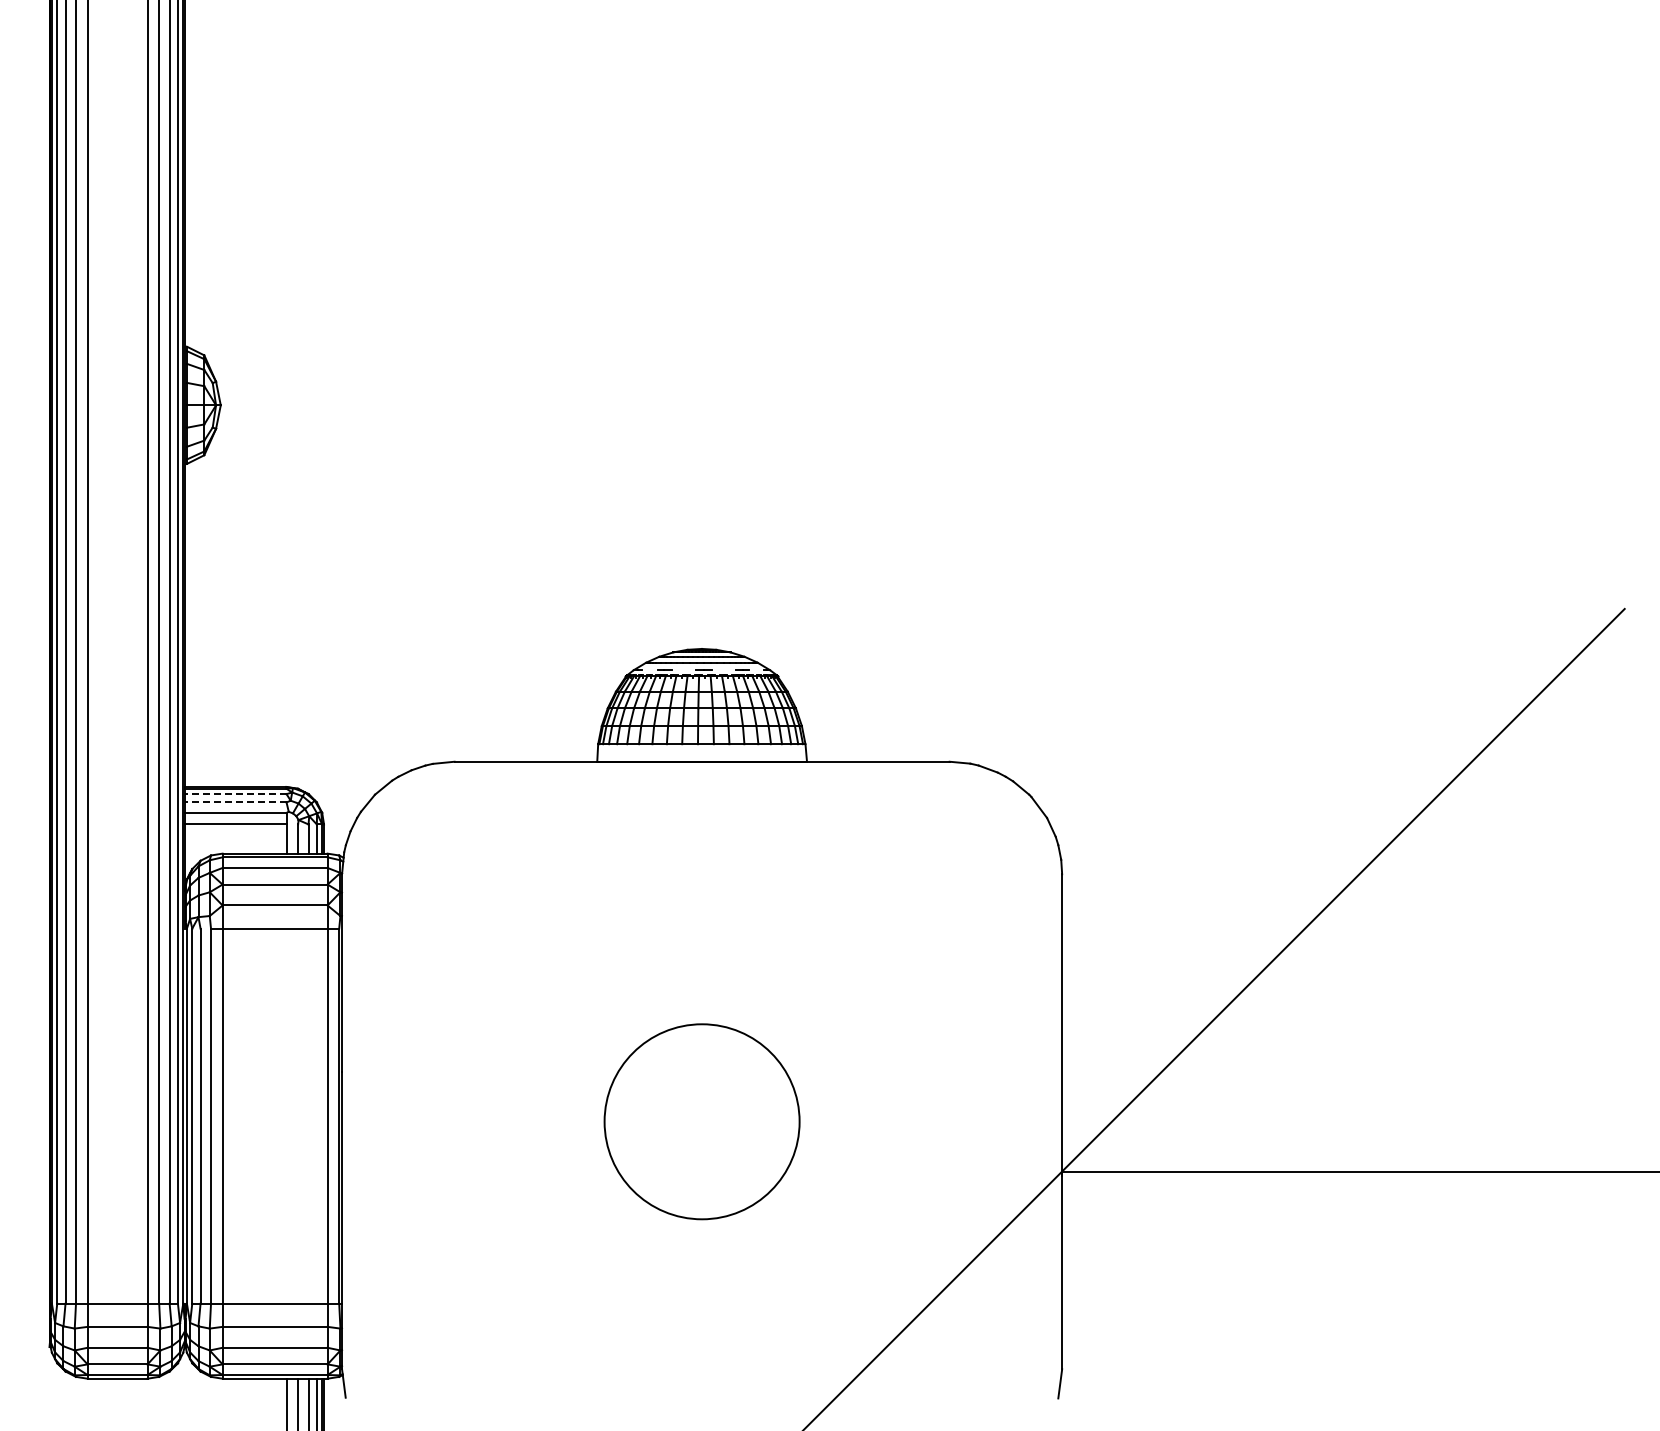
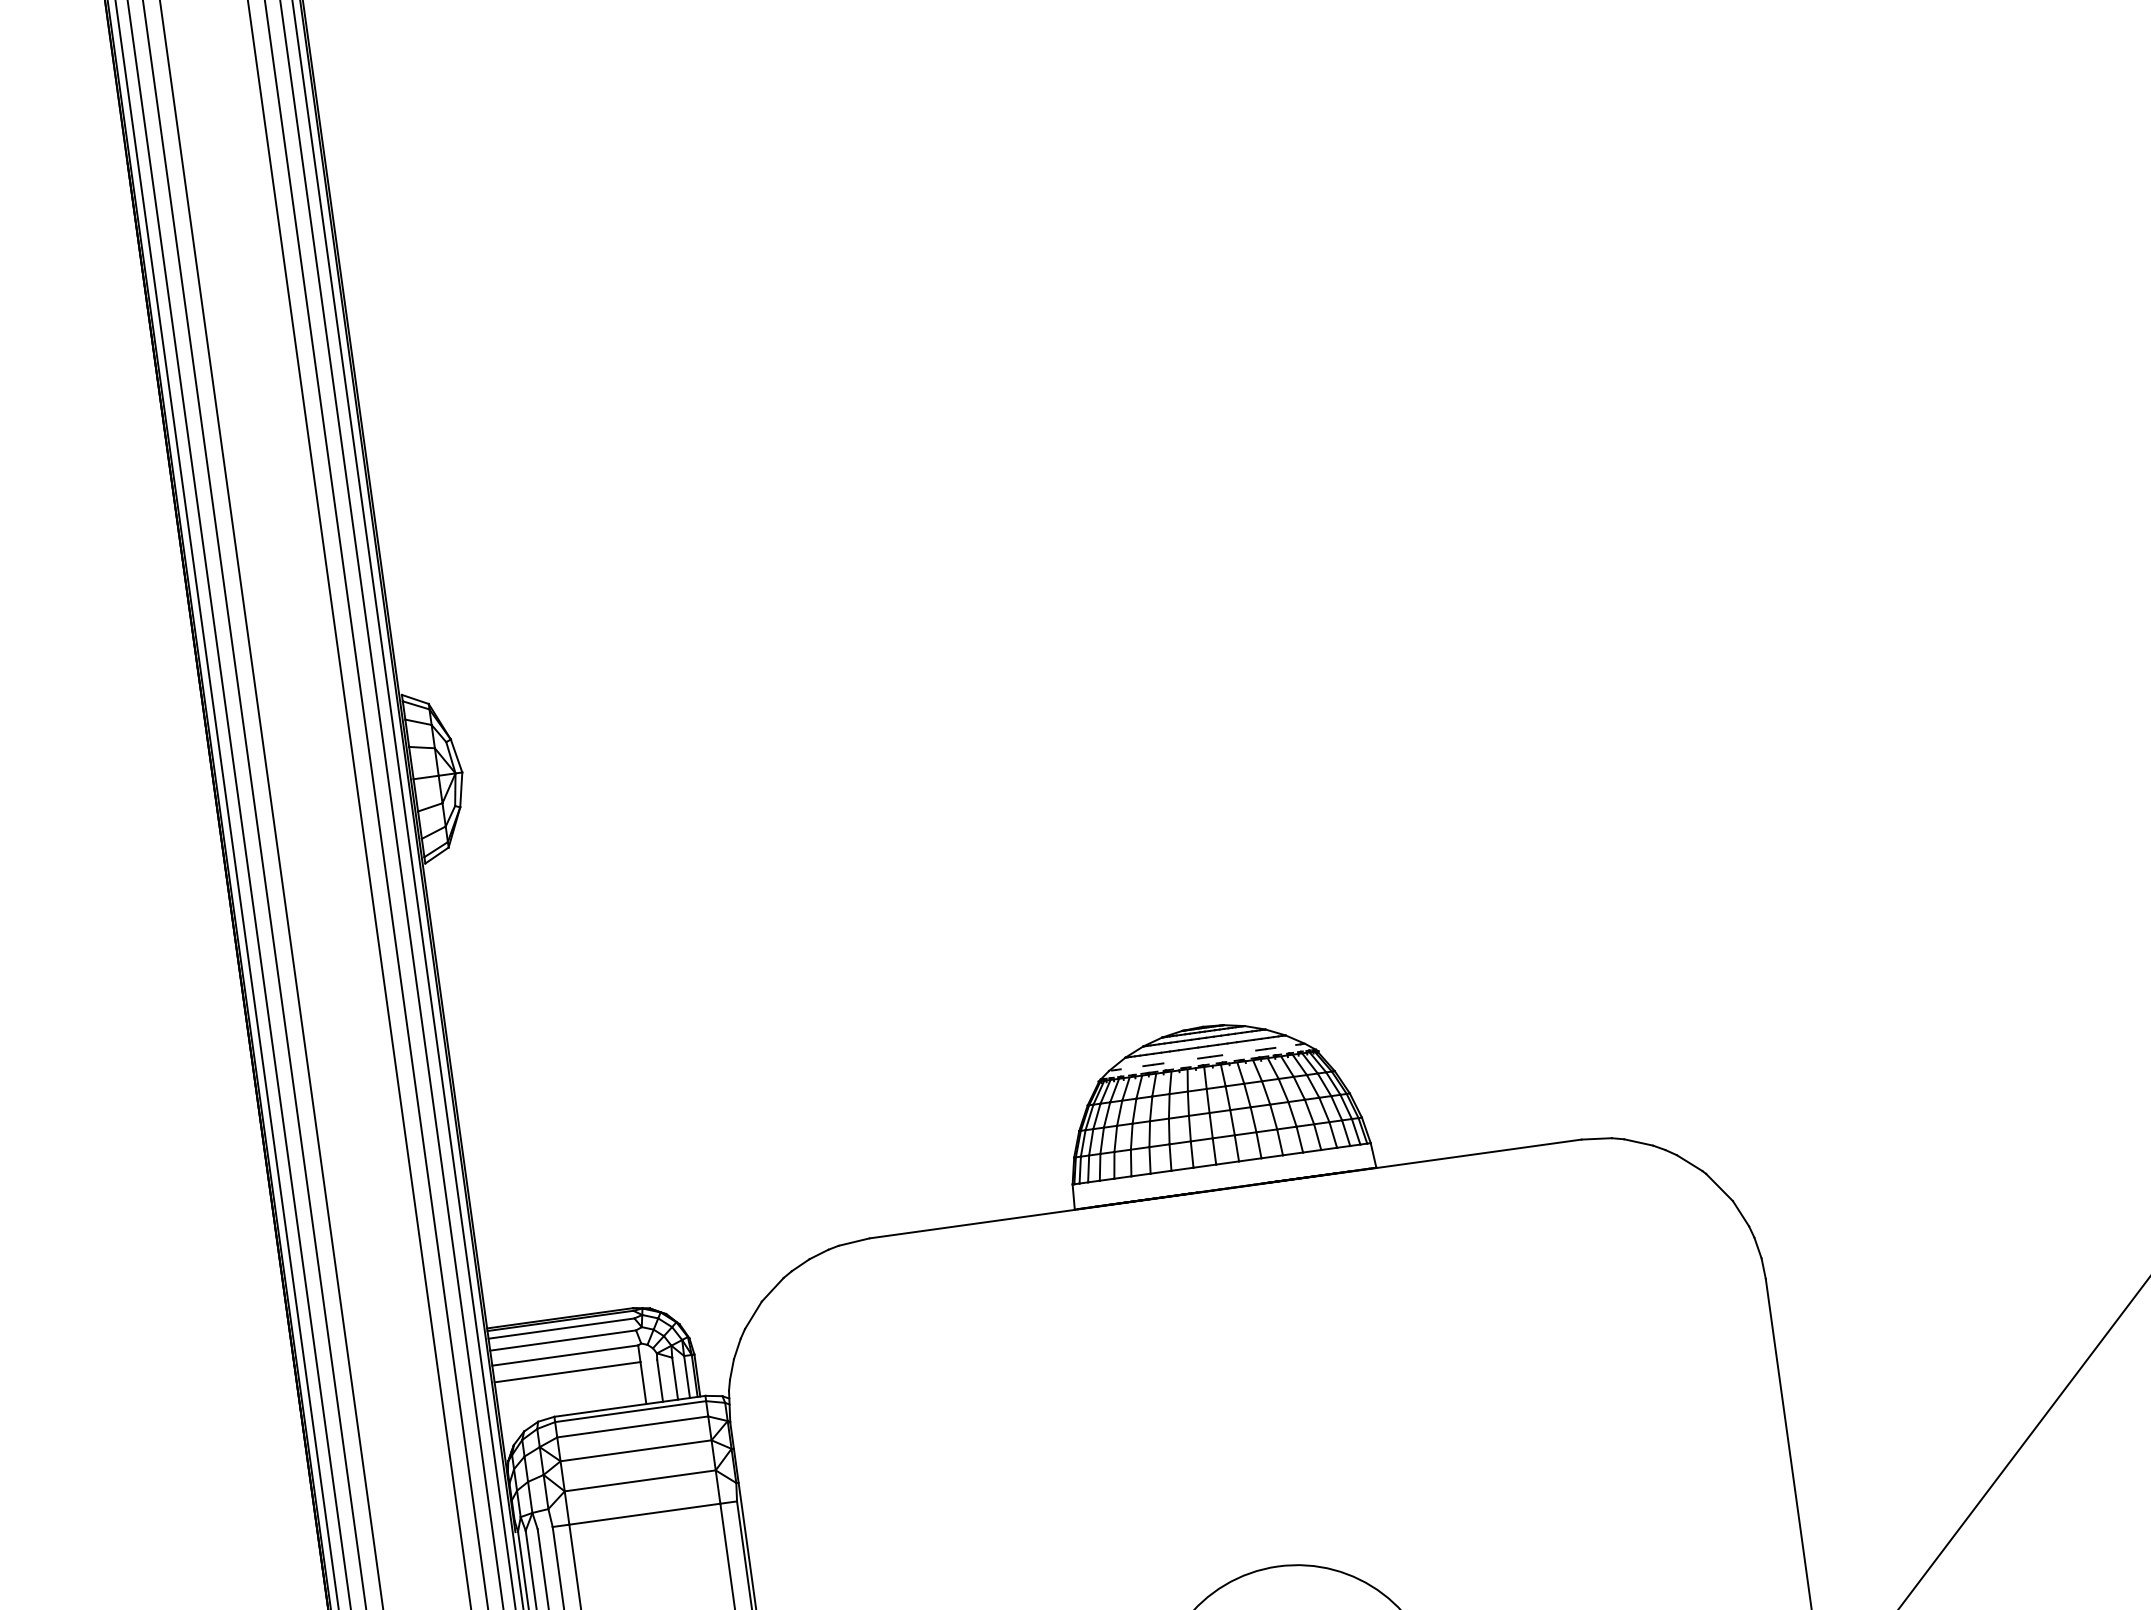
line: (235, 794) -> (561, 1329), dashed -> solid
line: (235, 802) -> (562, 1340), dashed -> solid

